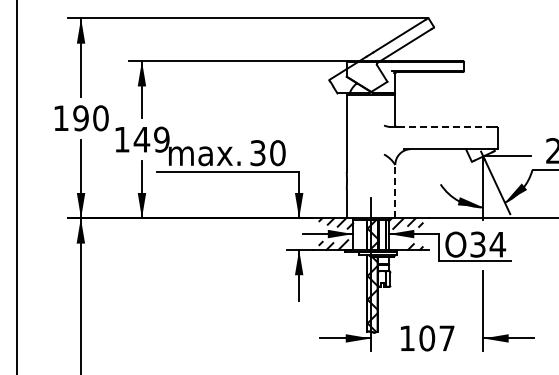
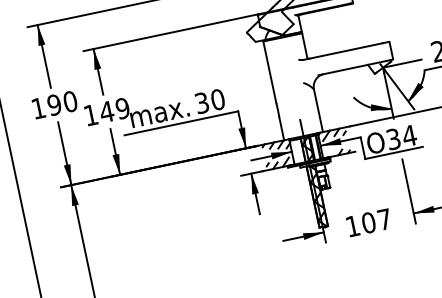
line: (444, 127) -> (347, 51), dashed -> solid
line: (395, 191) -> (318, 110), dashed -> solid

